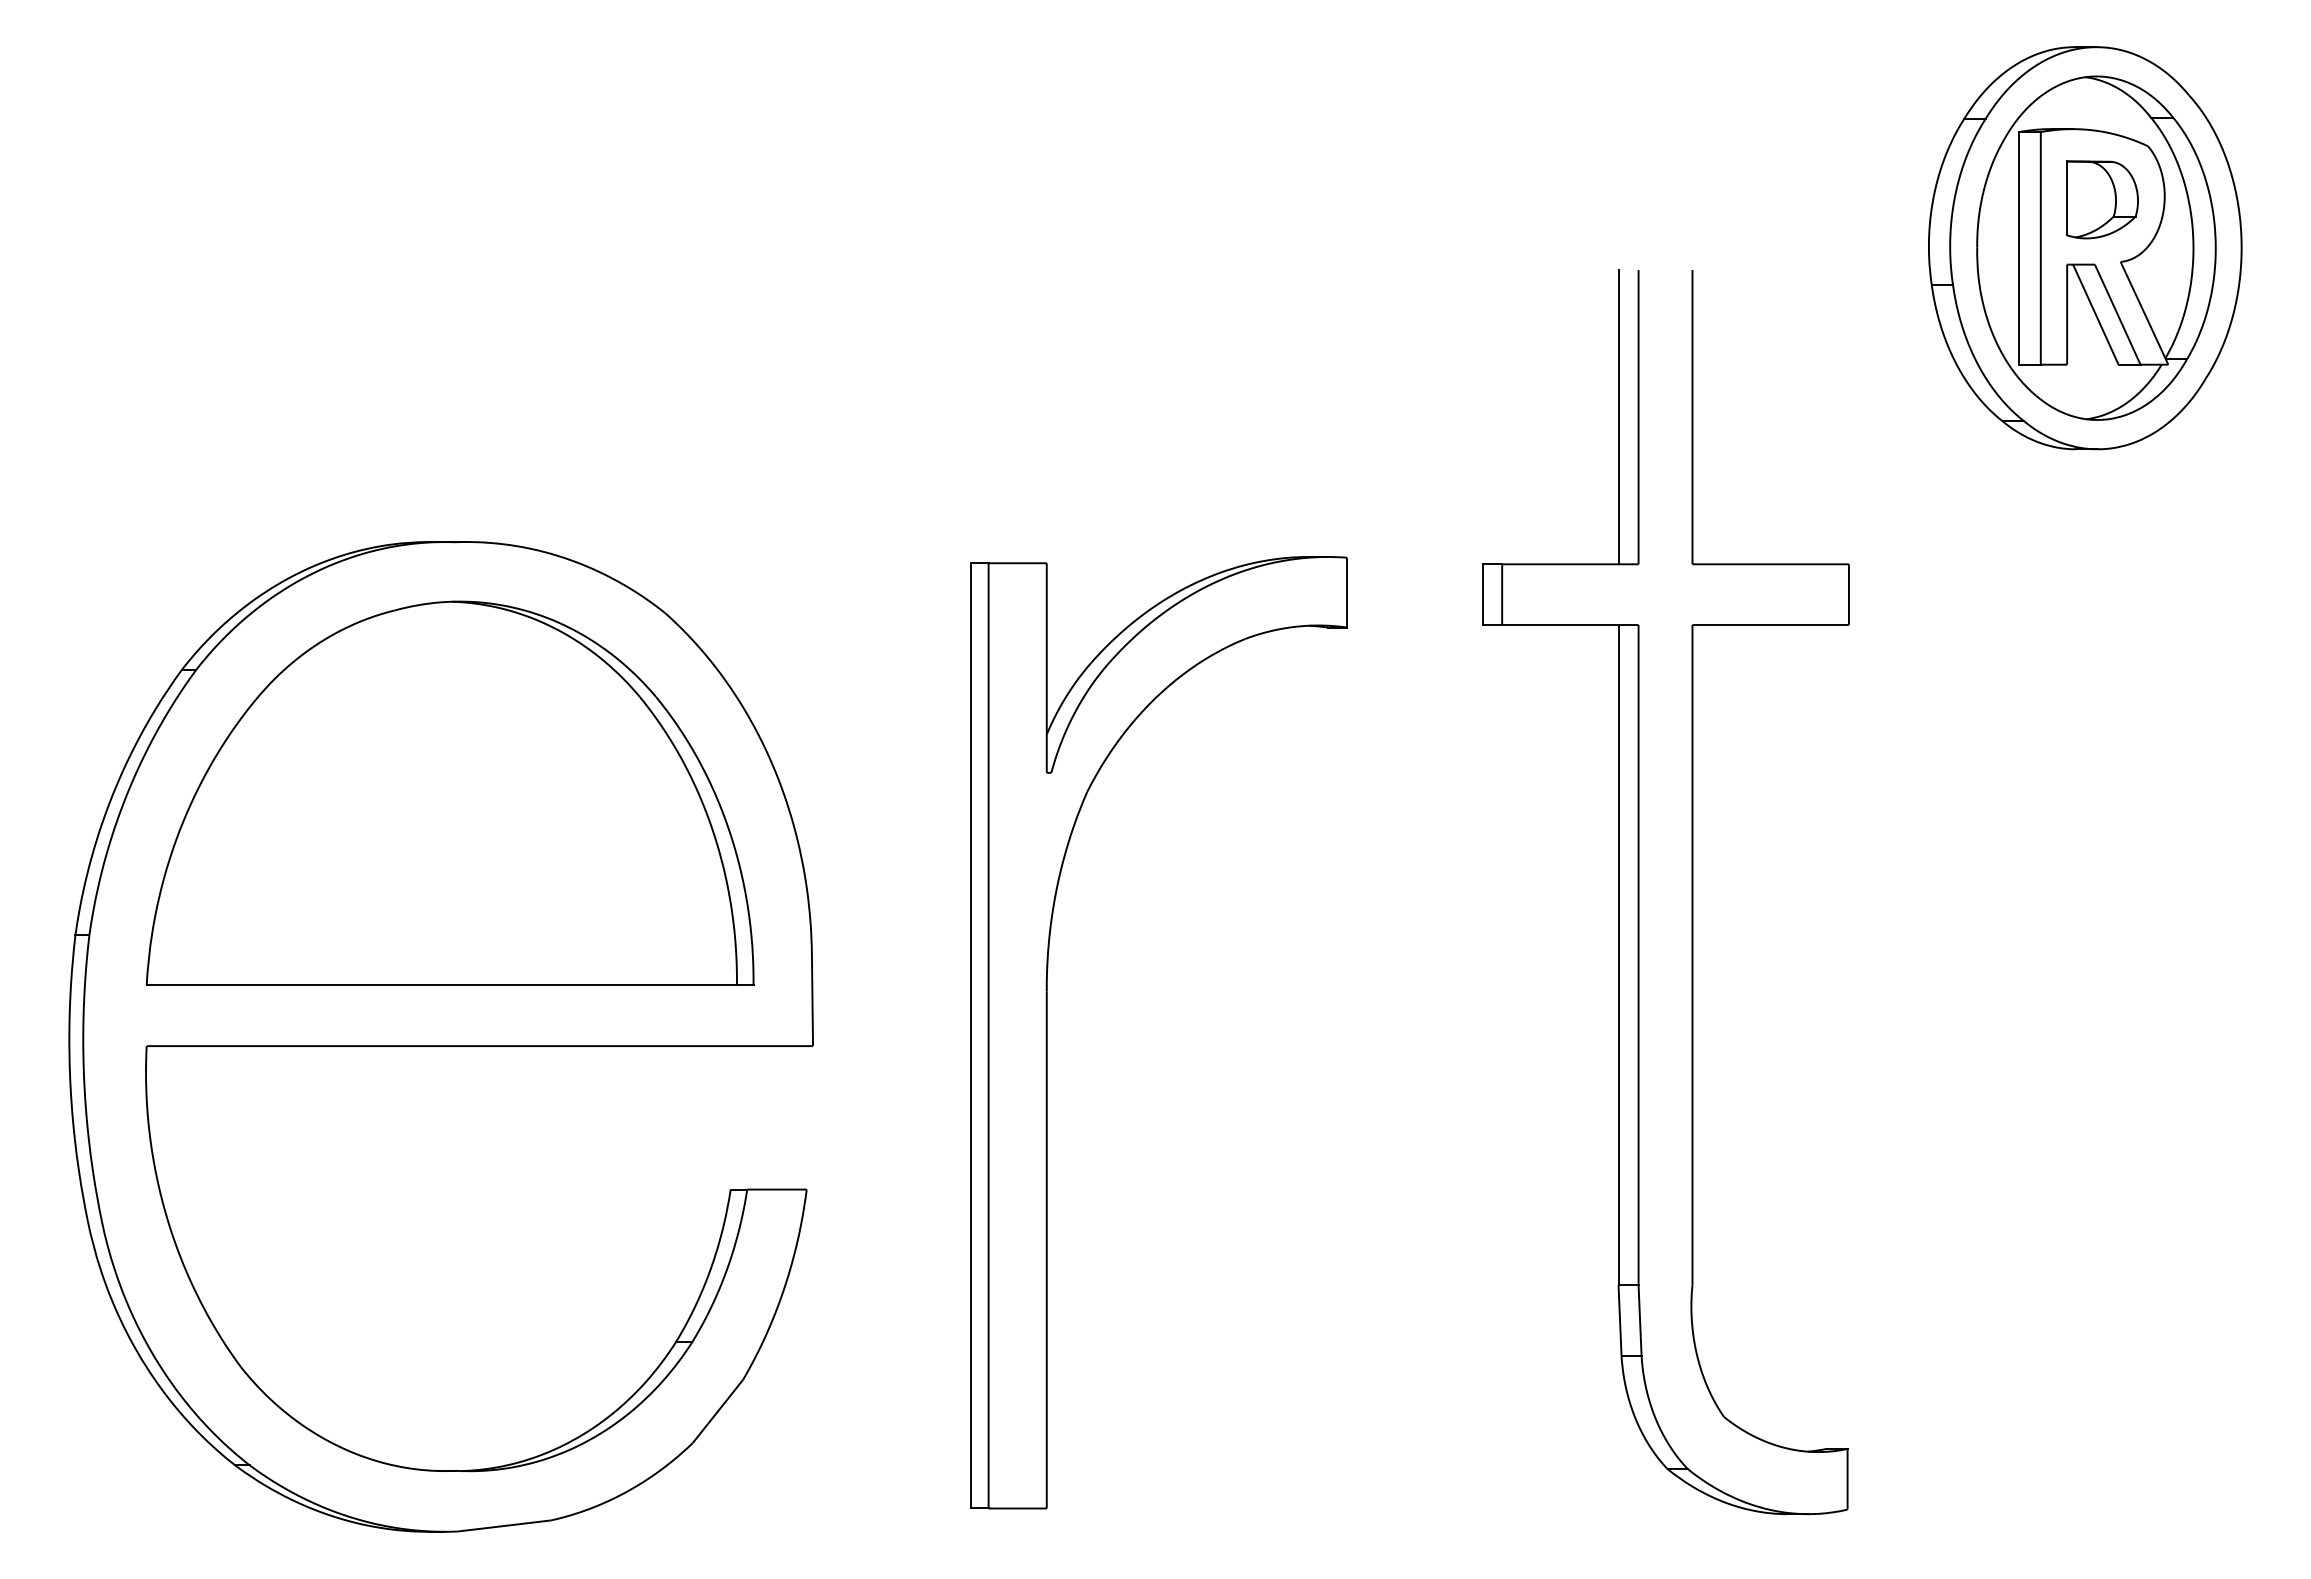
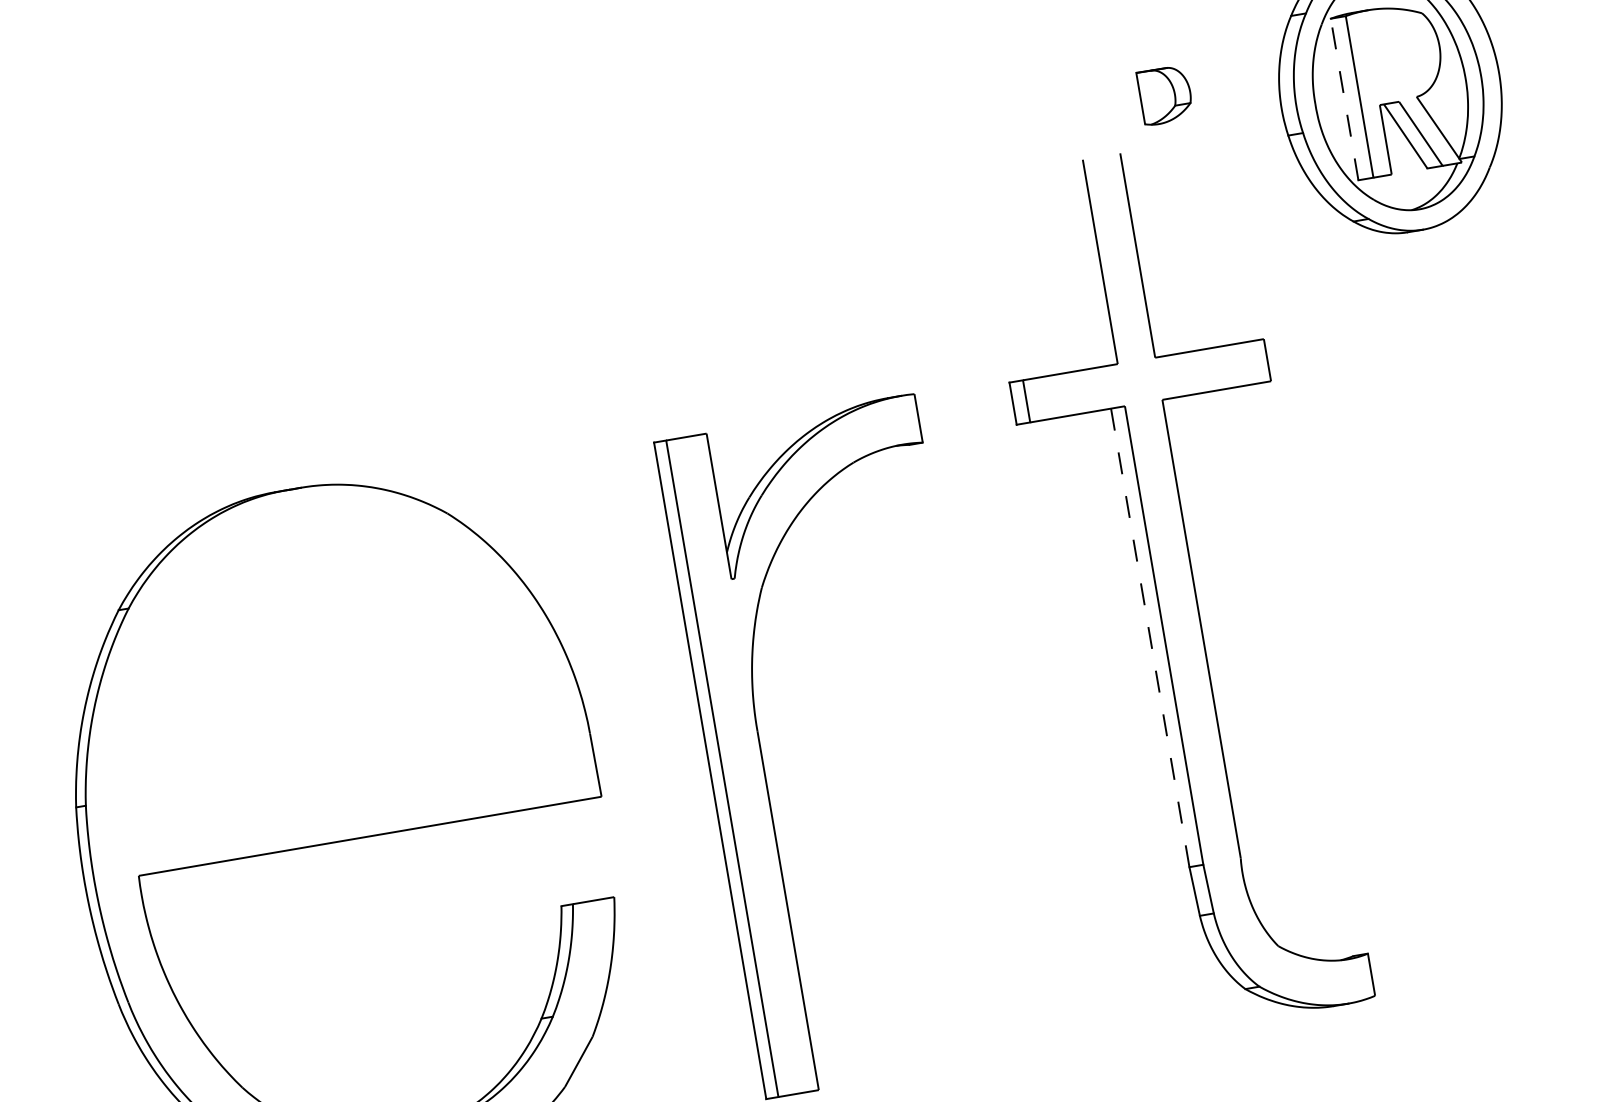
part: (2102, 199) -> (1165, 95), moved
line: (2019, 247) -> (1344, 98), solid -> dashed
line: (1618, 417) -> (1086, 264), removed
part: (449, 792) -> (319, 663), removed
line: (1618, 954) -> (1150, 637), solid -> dashed

